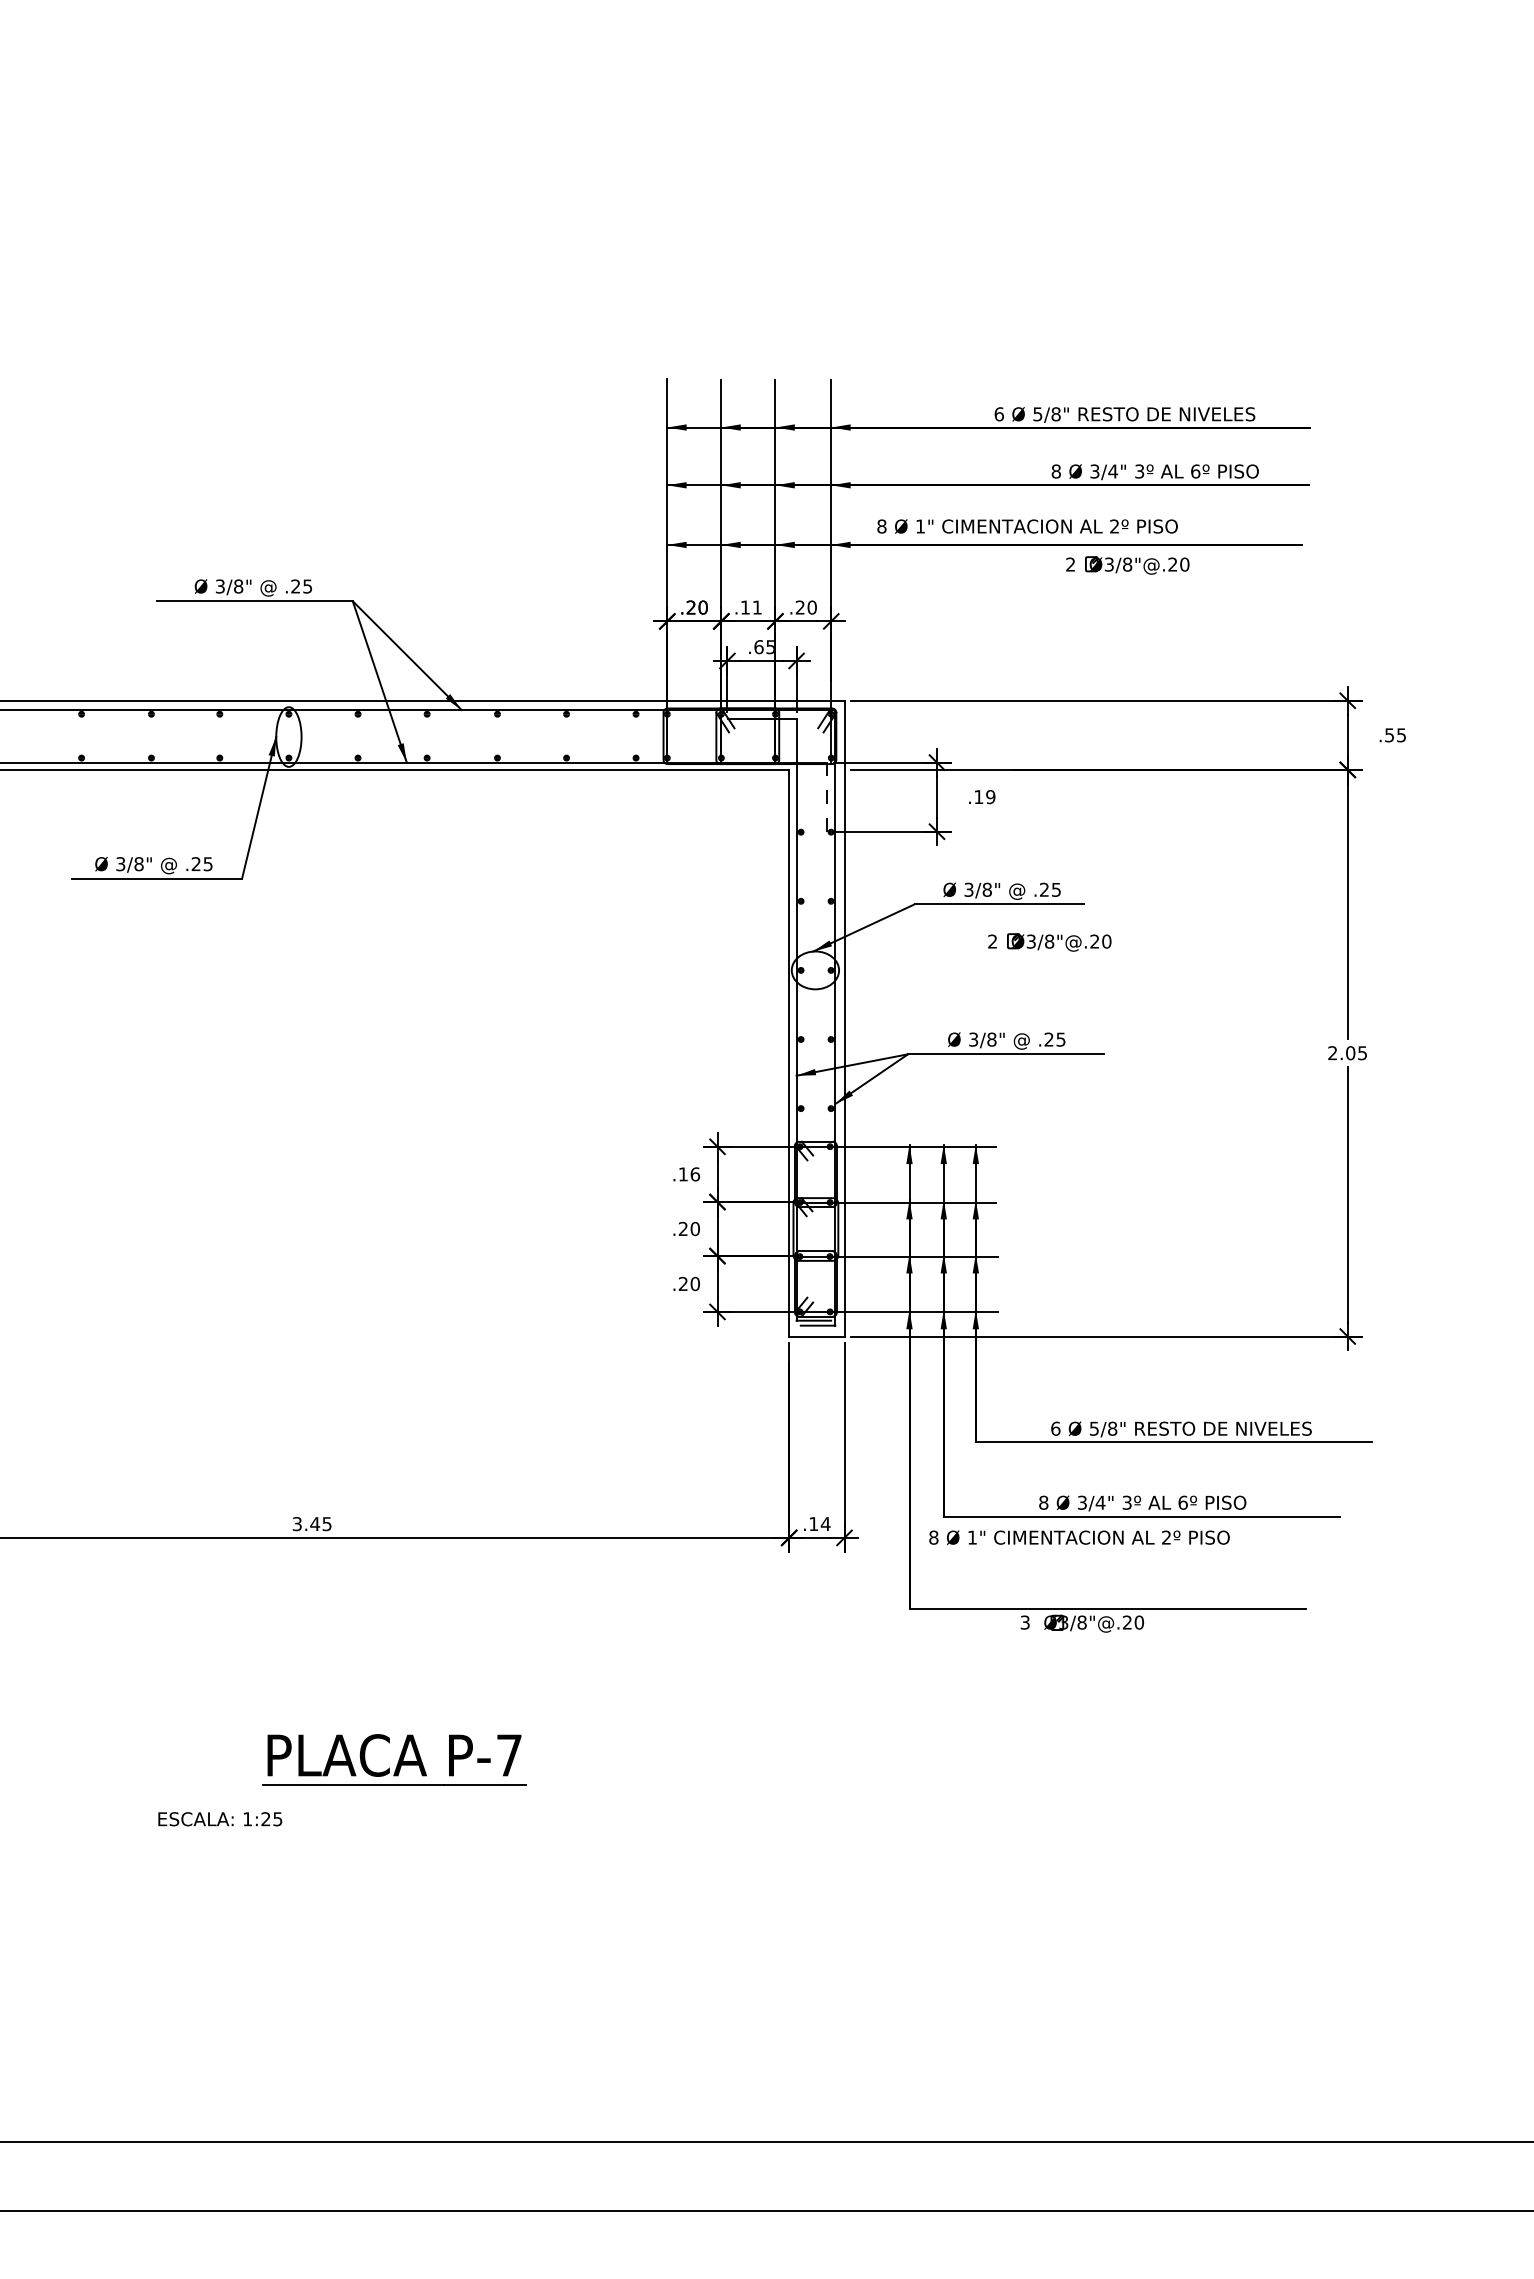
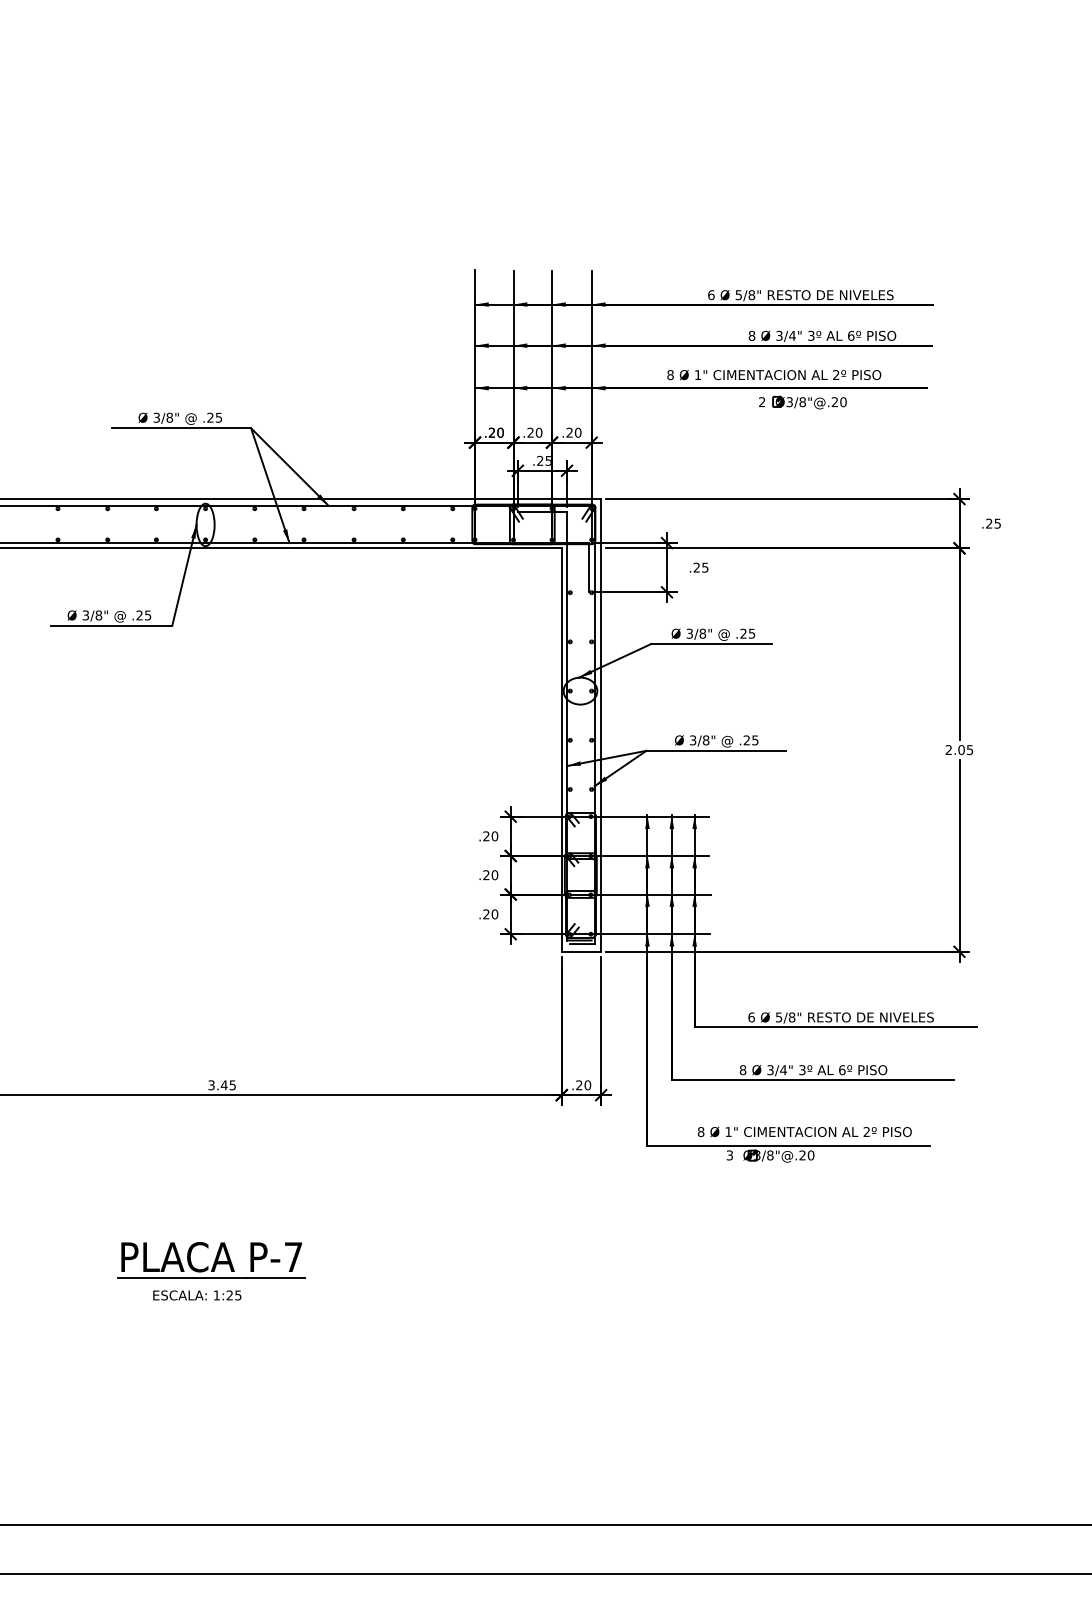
text: (1027, 526) -> (774, 375), moved
text: (751, 607) -> (534, 432), .11 -> .20
text: (758, 647) -> (539, 461), .65 -> .25
text: (1389, 735) -> (989, 523), .55 -> .25
text: (984, 796) -> (700, 567), .19 -> .25
line: (826, 797) -> (588, 567), dashed -> solid
part: (1049, 942) -> (747, 671), removed
text: (689, 1174) -> (490, 836), .16 -> .20
text: (819, 1524) -> (583, 1085), .14 -> .20
text: (1079, 1537) -> (804, 1131), moved
part: (394, 1759) -> (211, 1260), moved
text: (220, 1819) -> (197, 1295), moved

